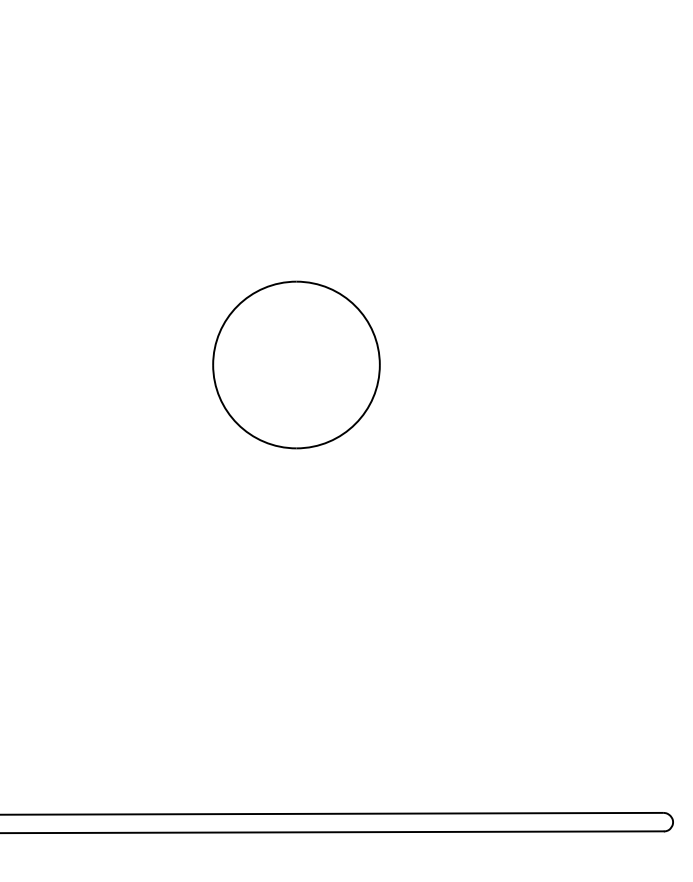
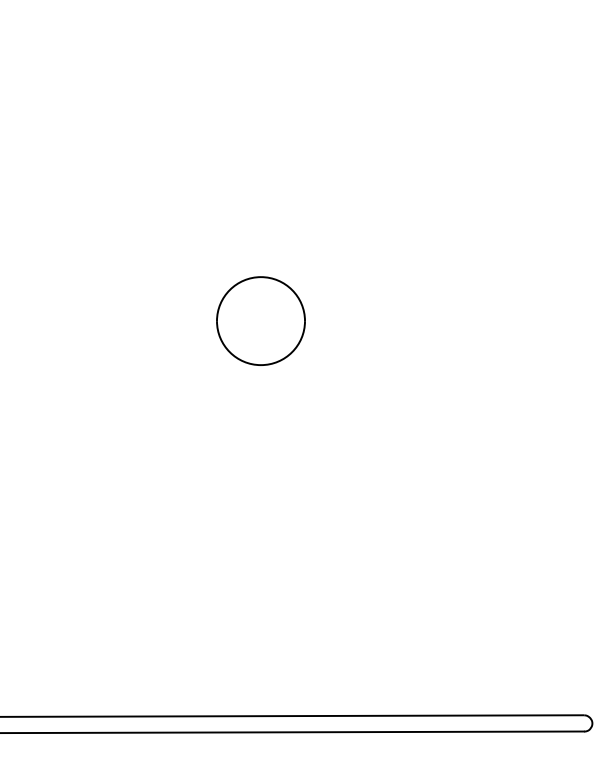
part: (296, 364) -> (261, 320), size x0.6

